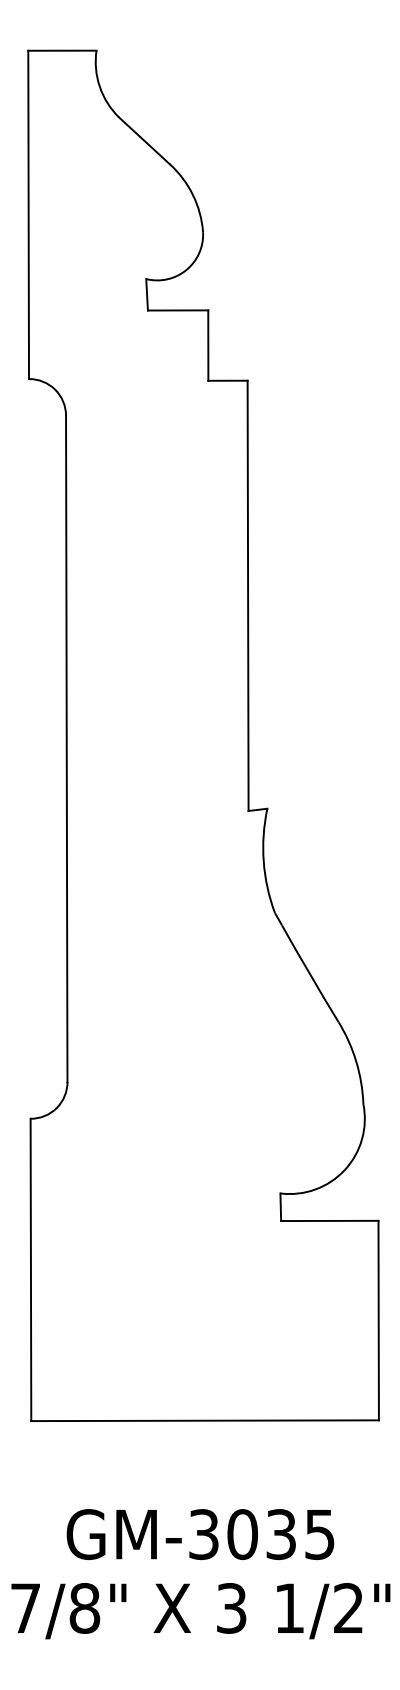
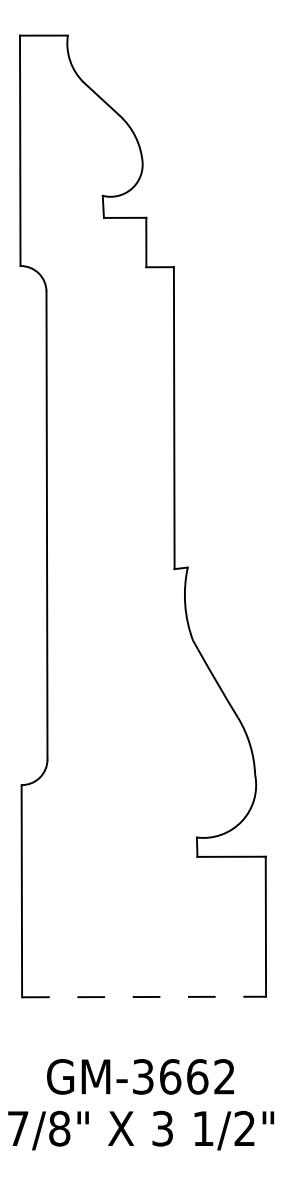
line: (205, 1421) -> (144, 997), solid -> dashed
text: (279, 1533) -> (196, 1076), GM-3035 -> GM-3662

